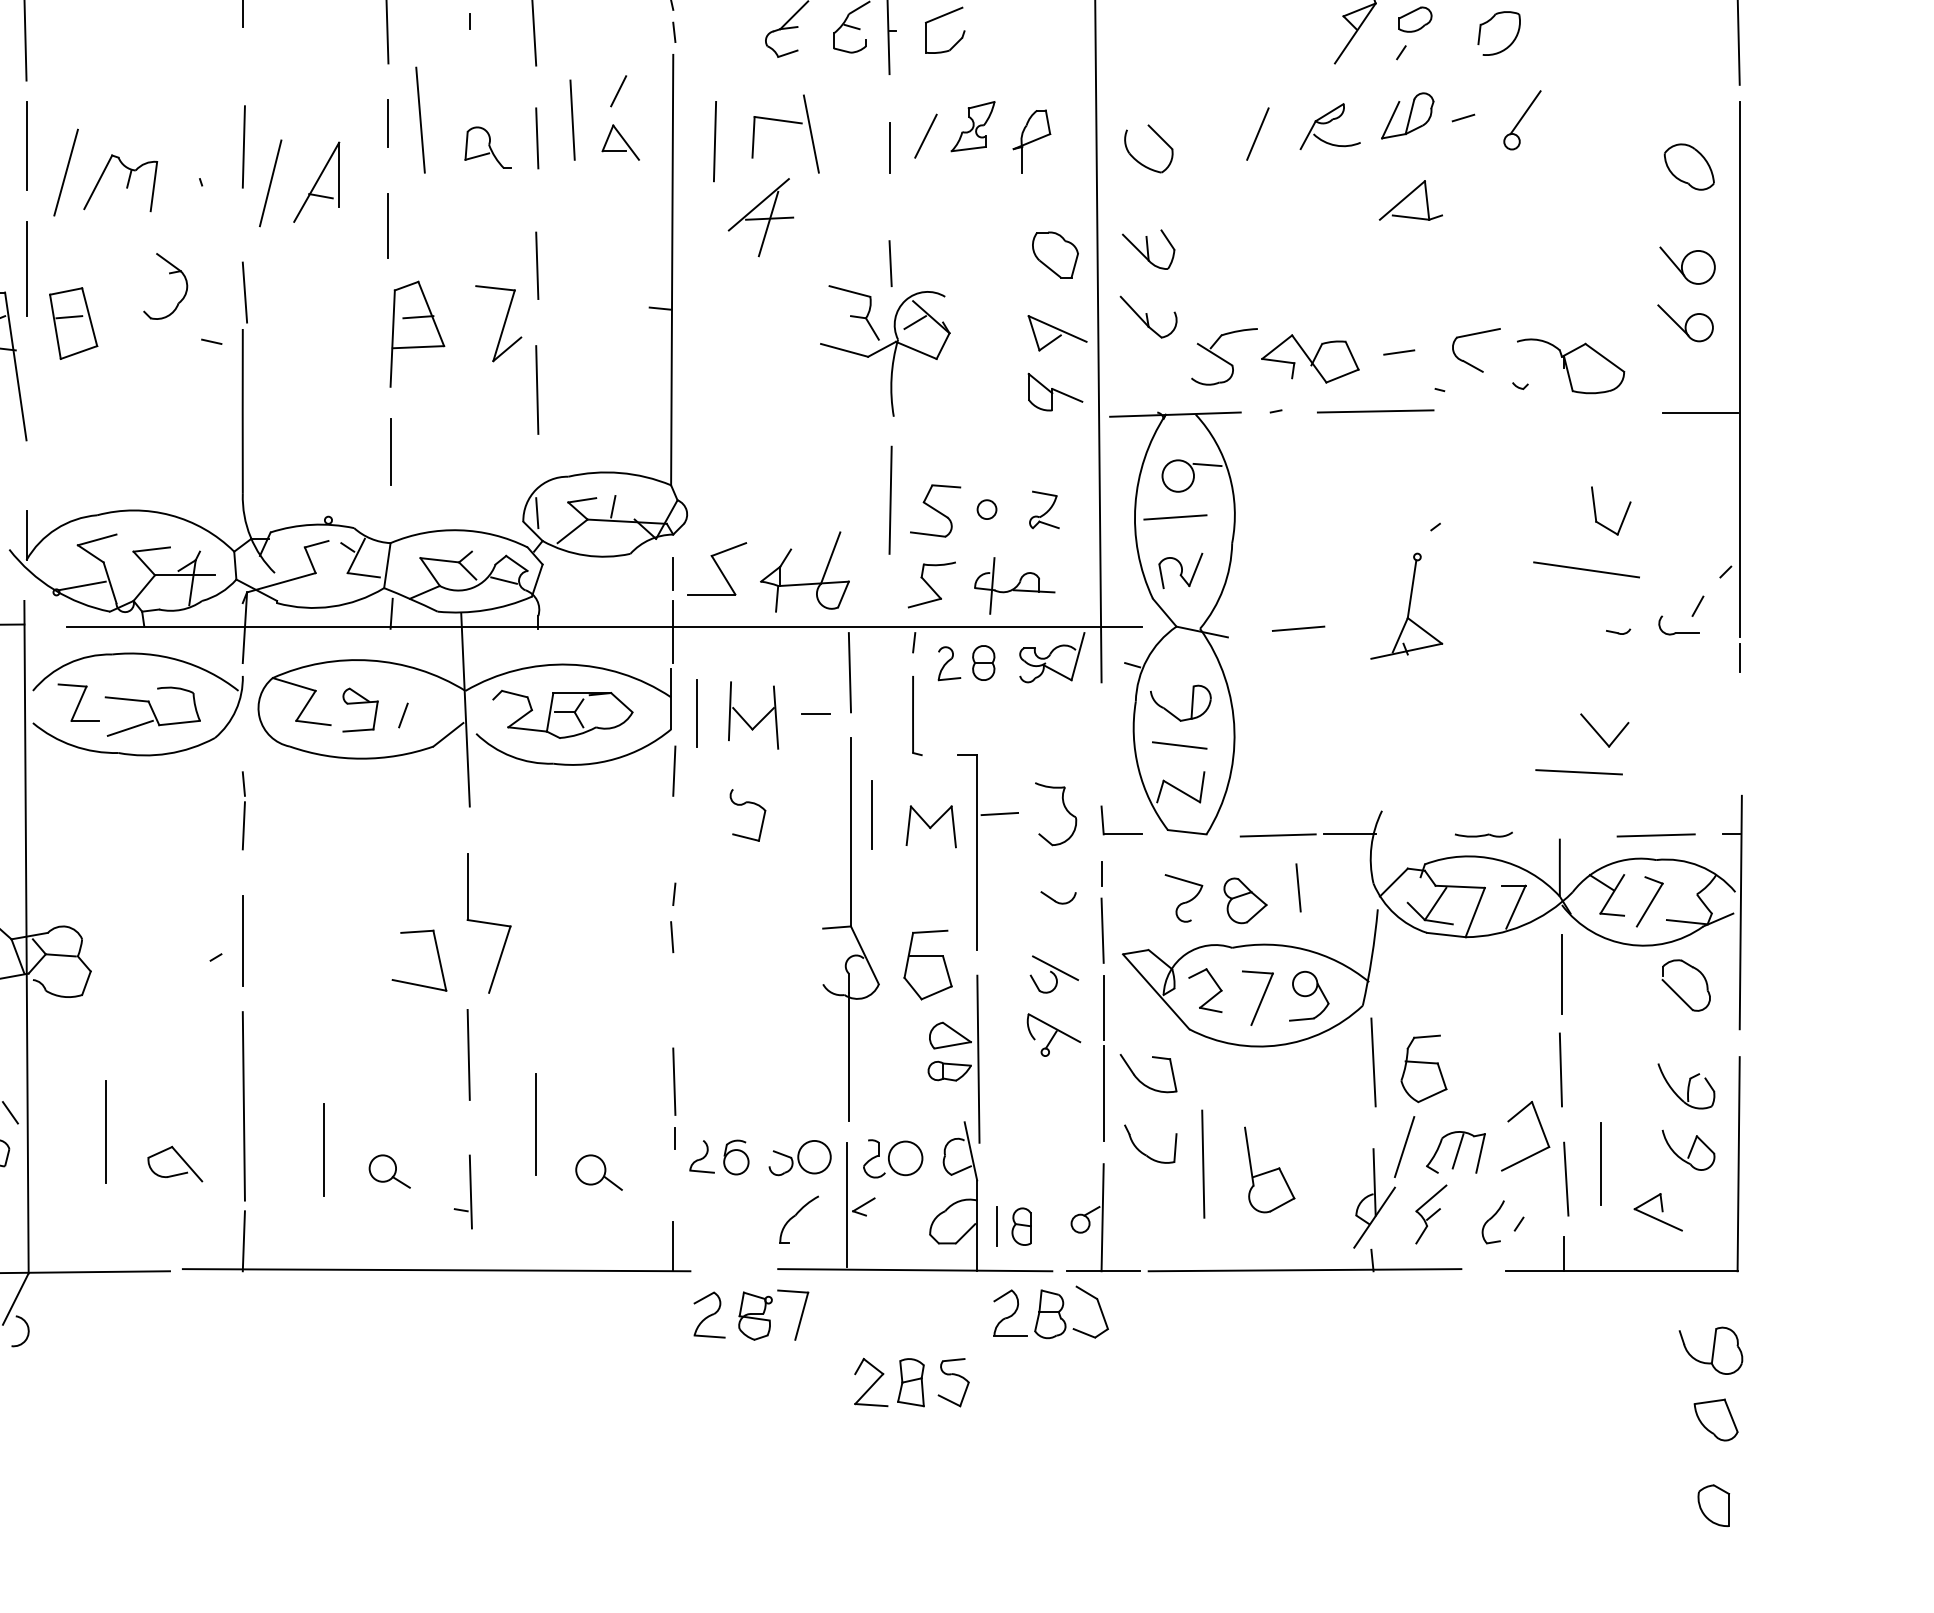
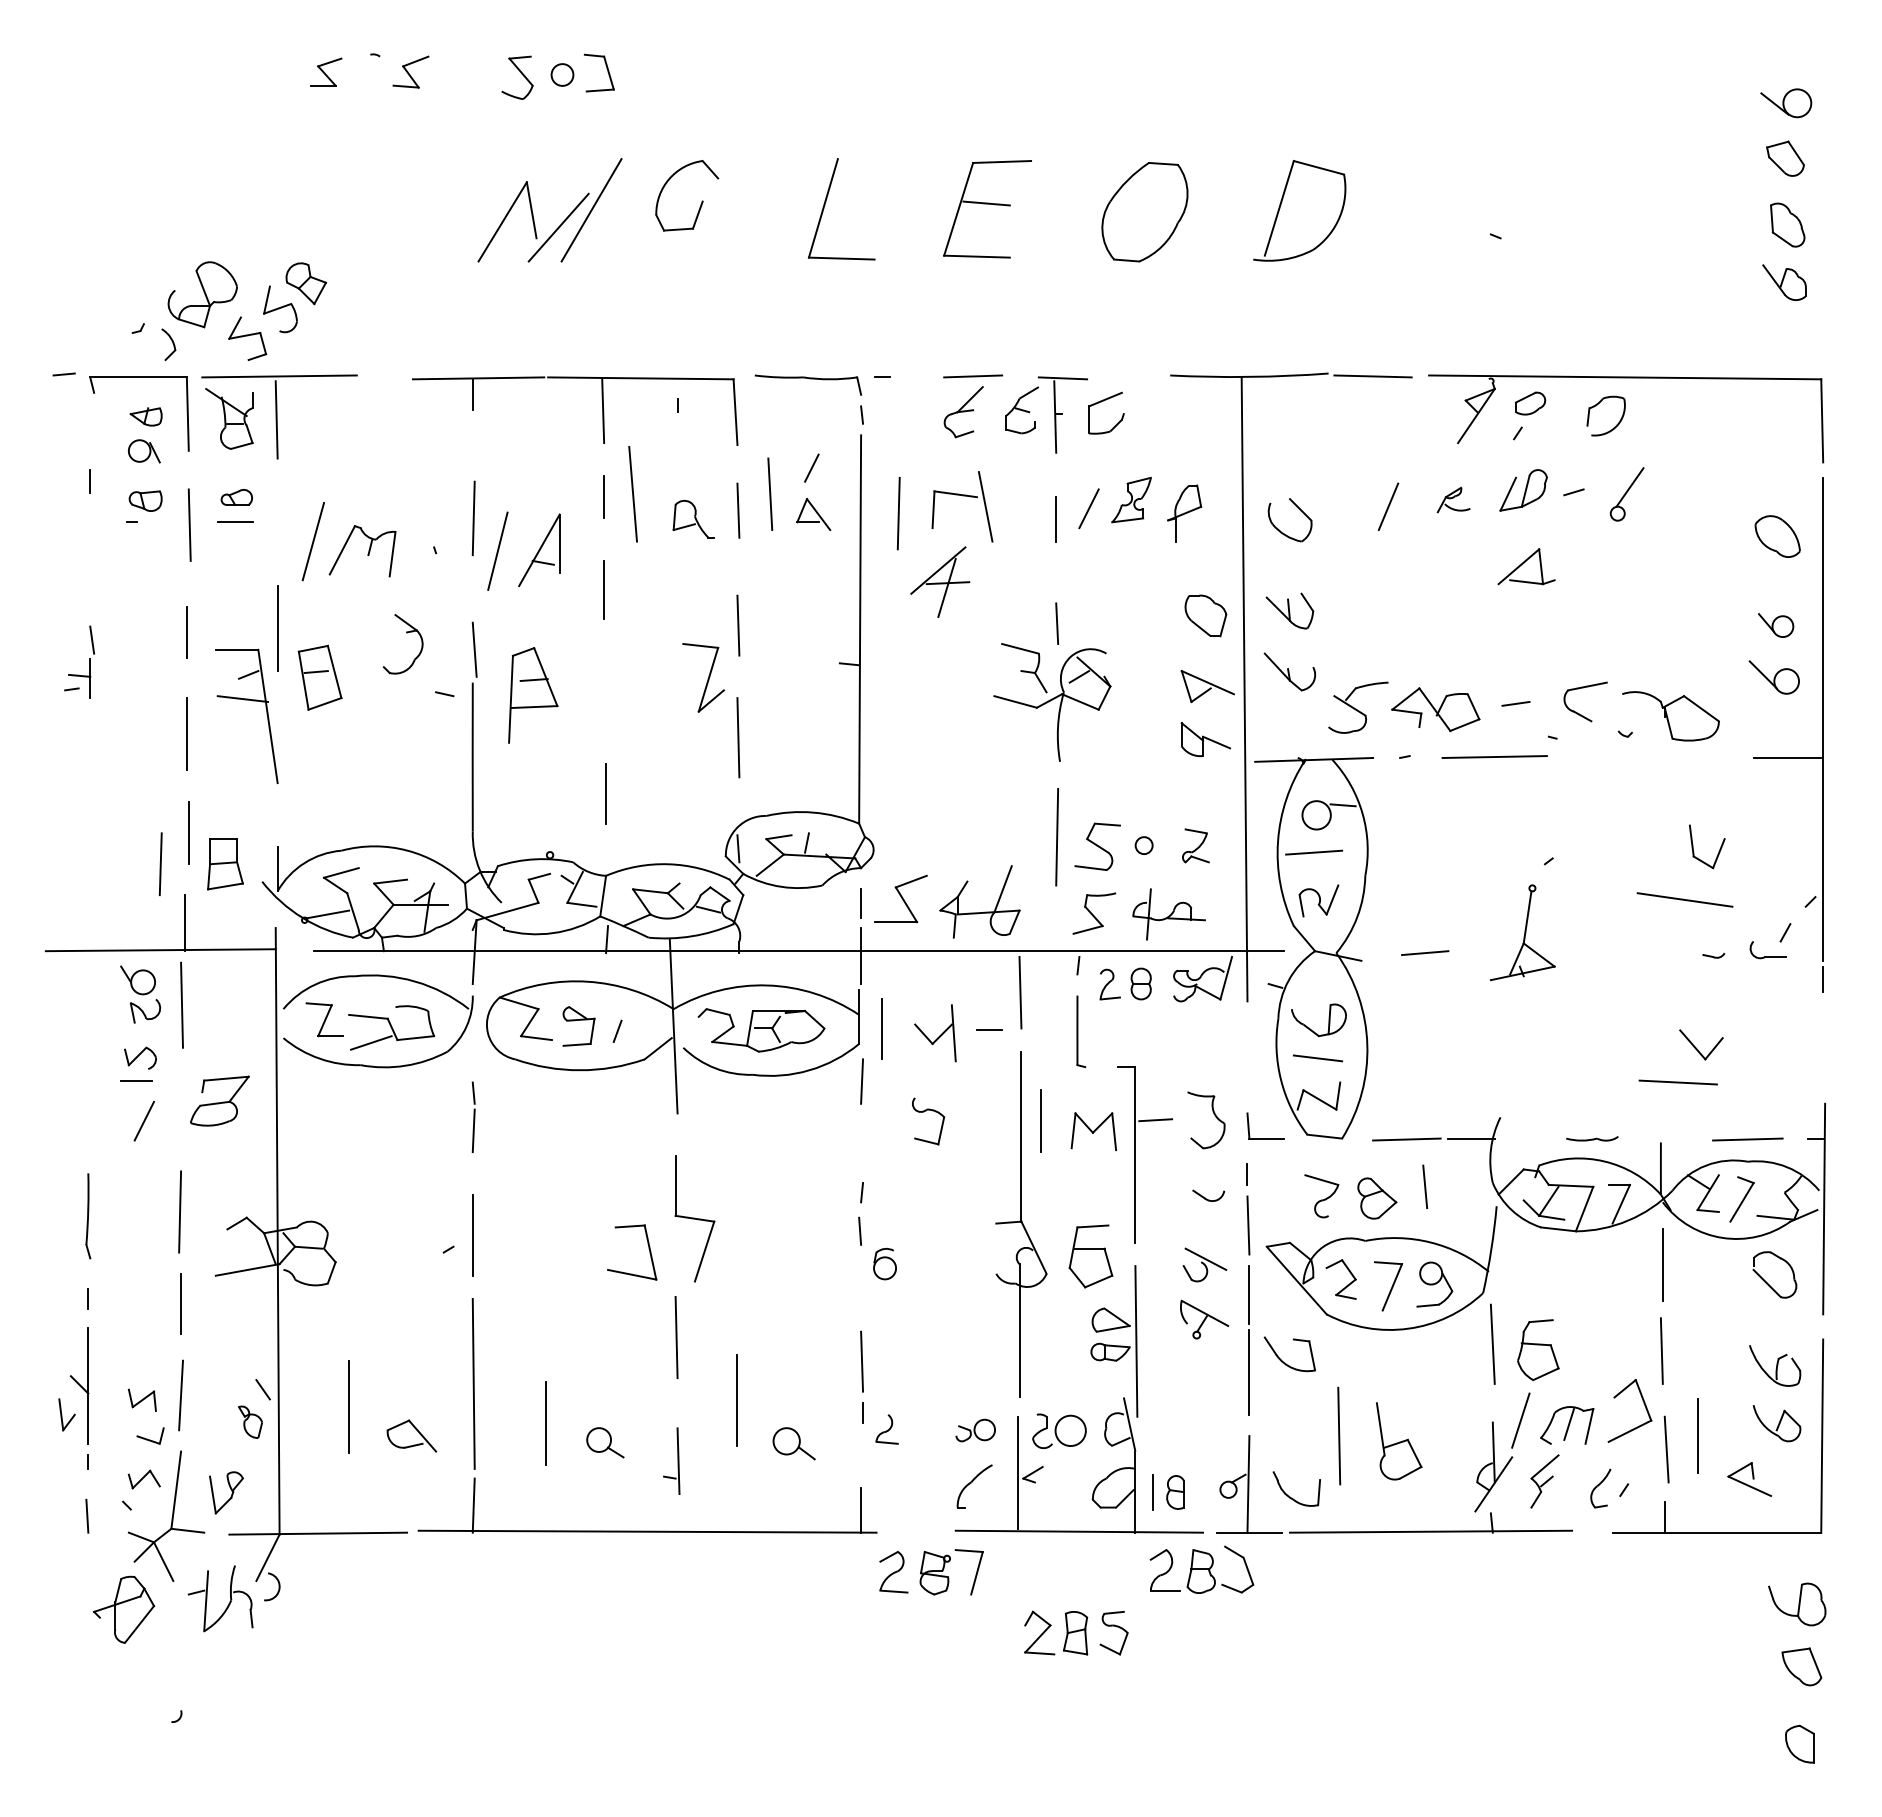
part: (1329, 125) -> (1453, 499), size x0.6
line: (26, 145) -> (277, 517), removed
part: (1686, 265) -> (1775, 625), size x0.7
part: (417, 334) -> (533, 695), moved
line: (730, 711) -> (912, 1027), removed
part: (1143, 1152) -> (1290, 1496), moved
part: (735, 1157) -> (884, 1264), moved
part: (800, 1157) -> (975, 1430), size x0.7

